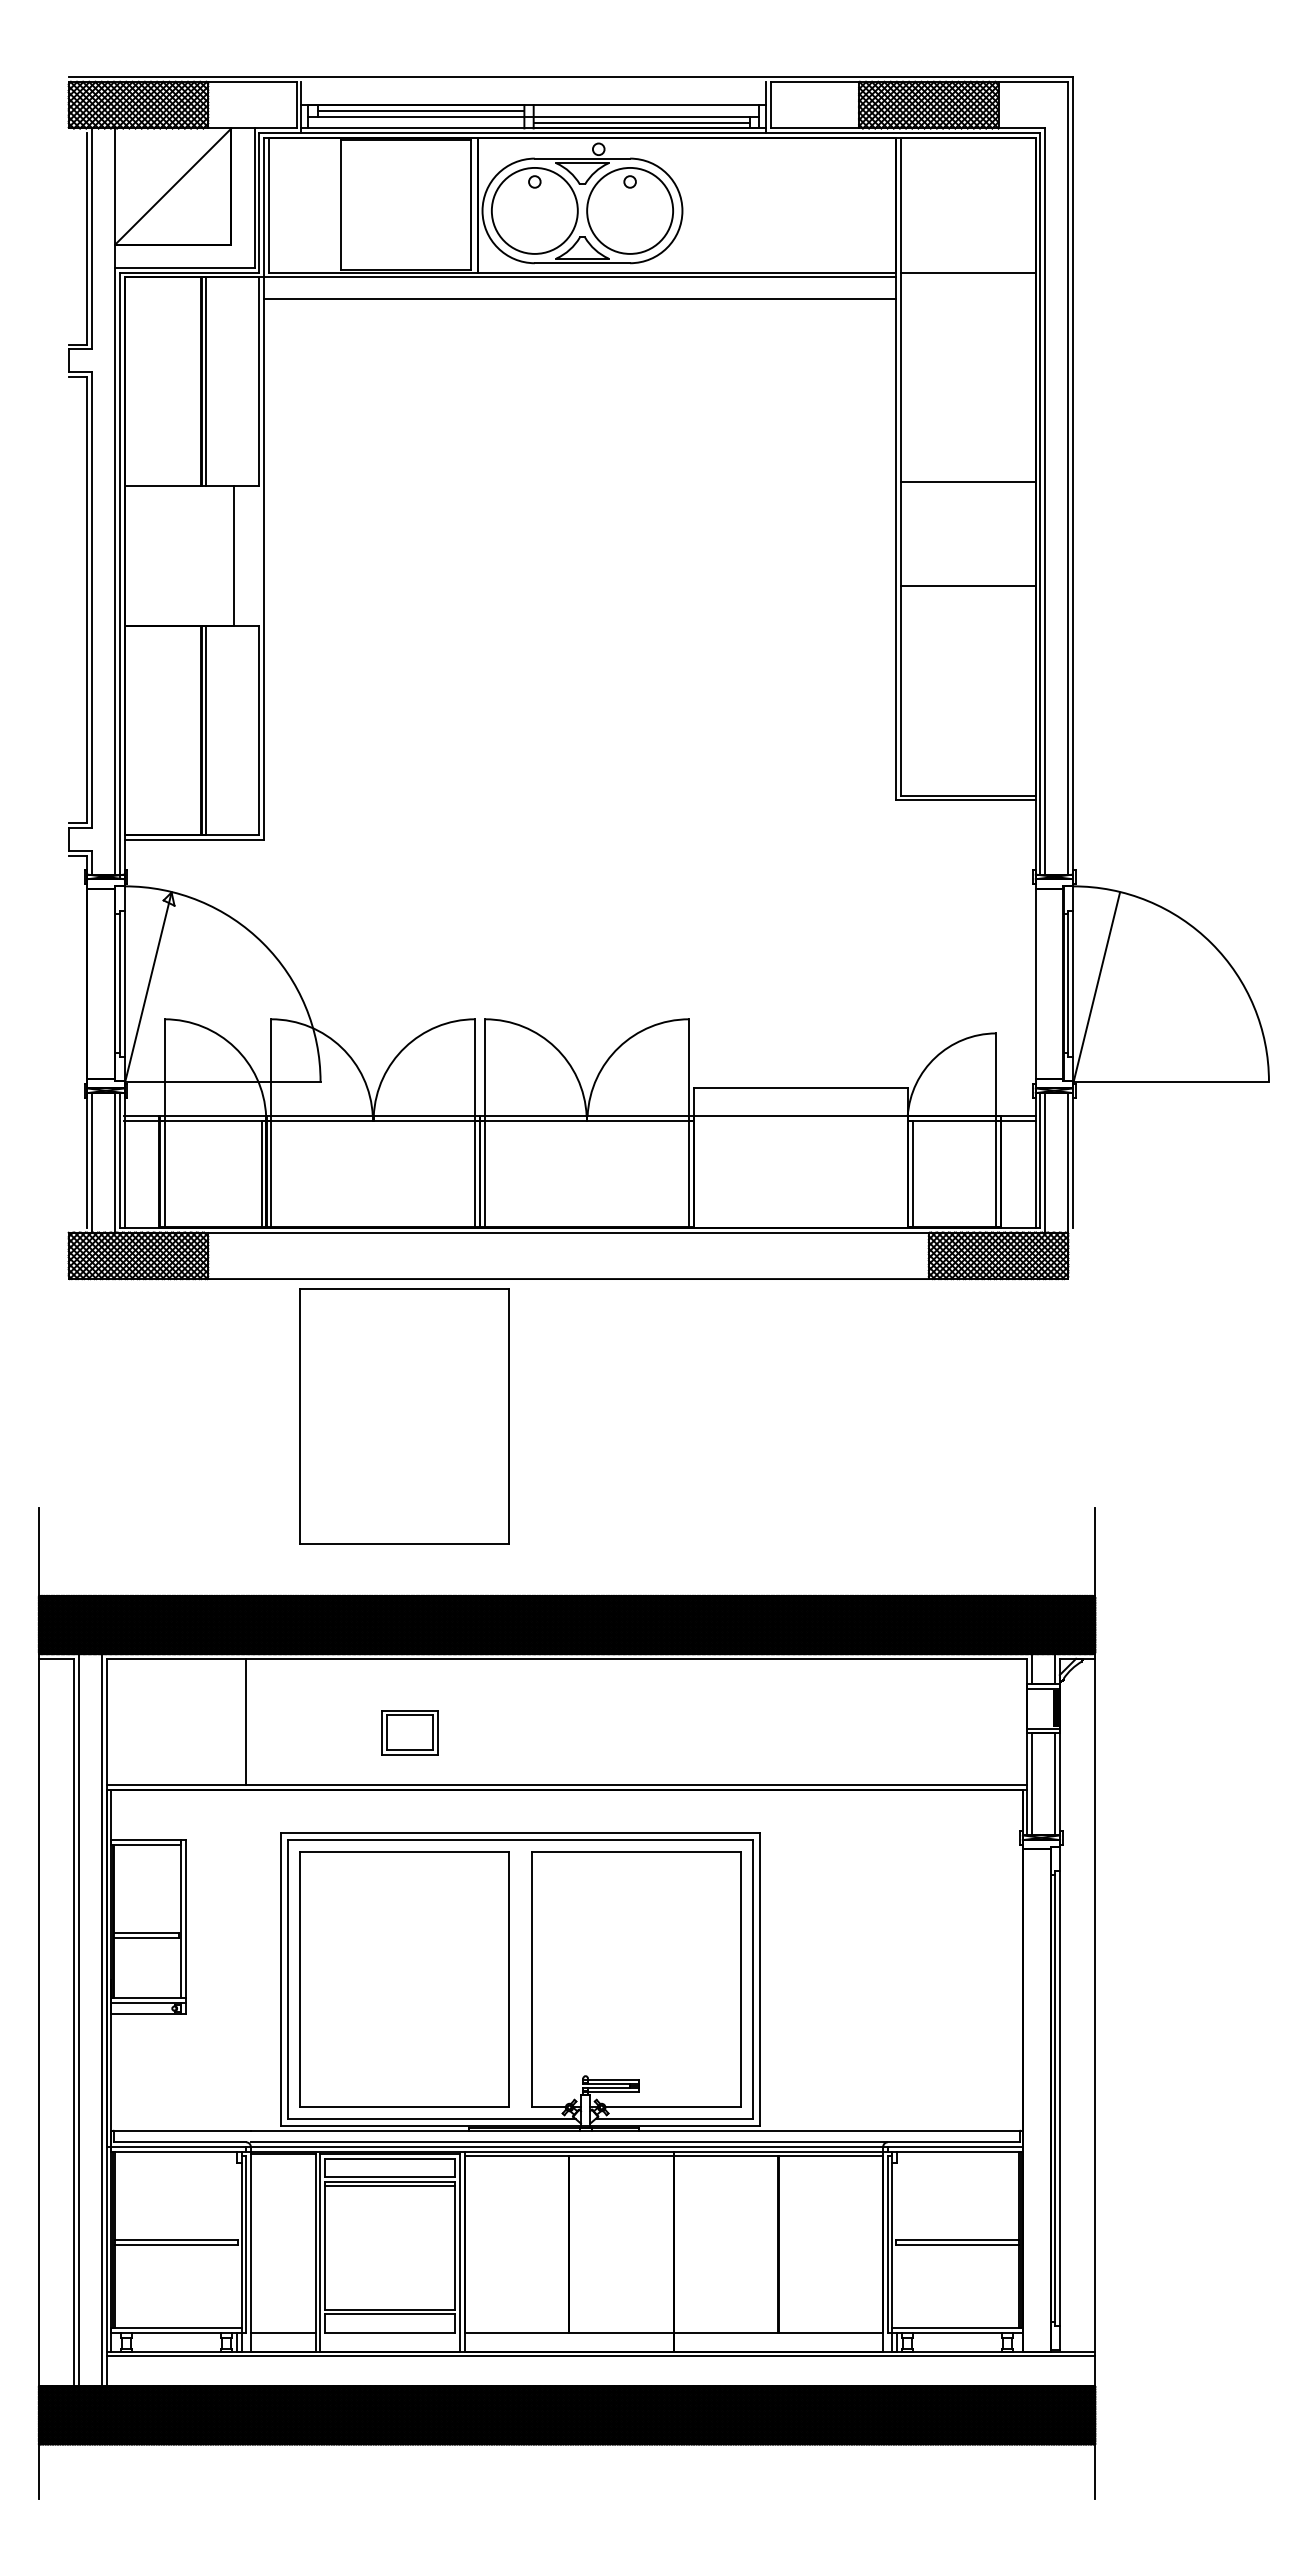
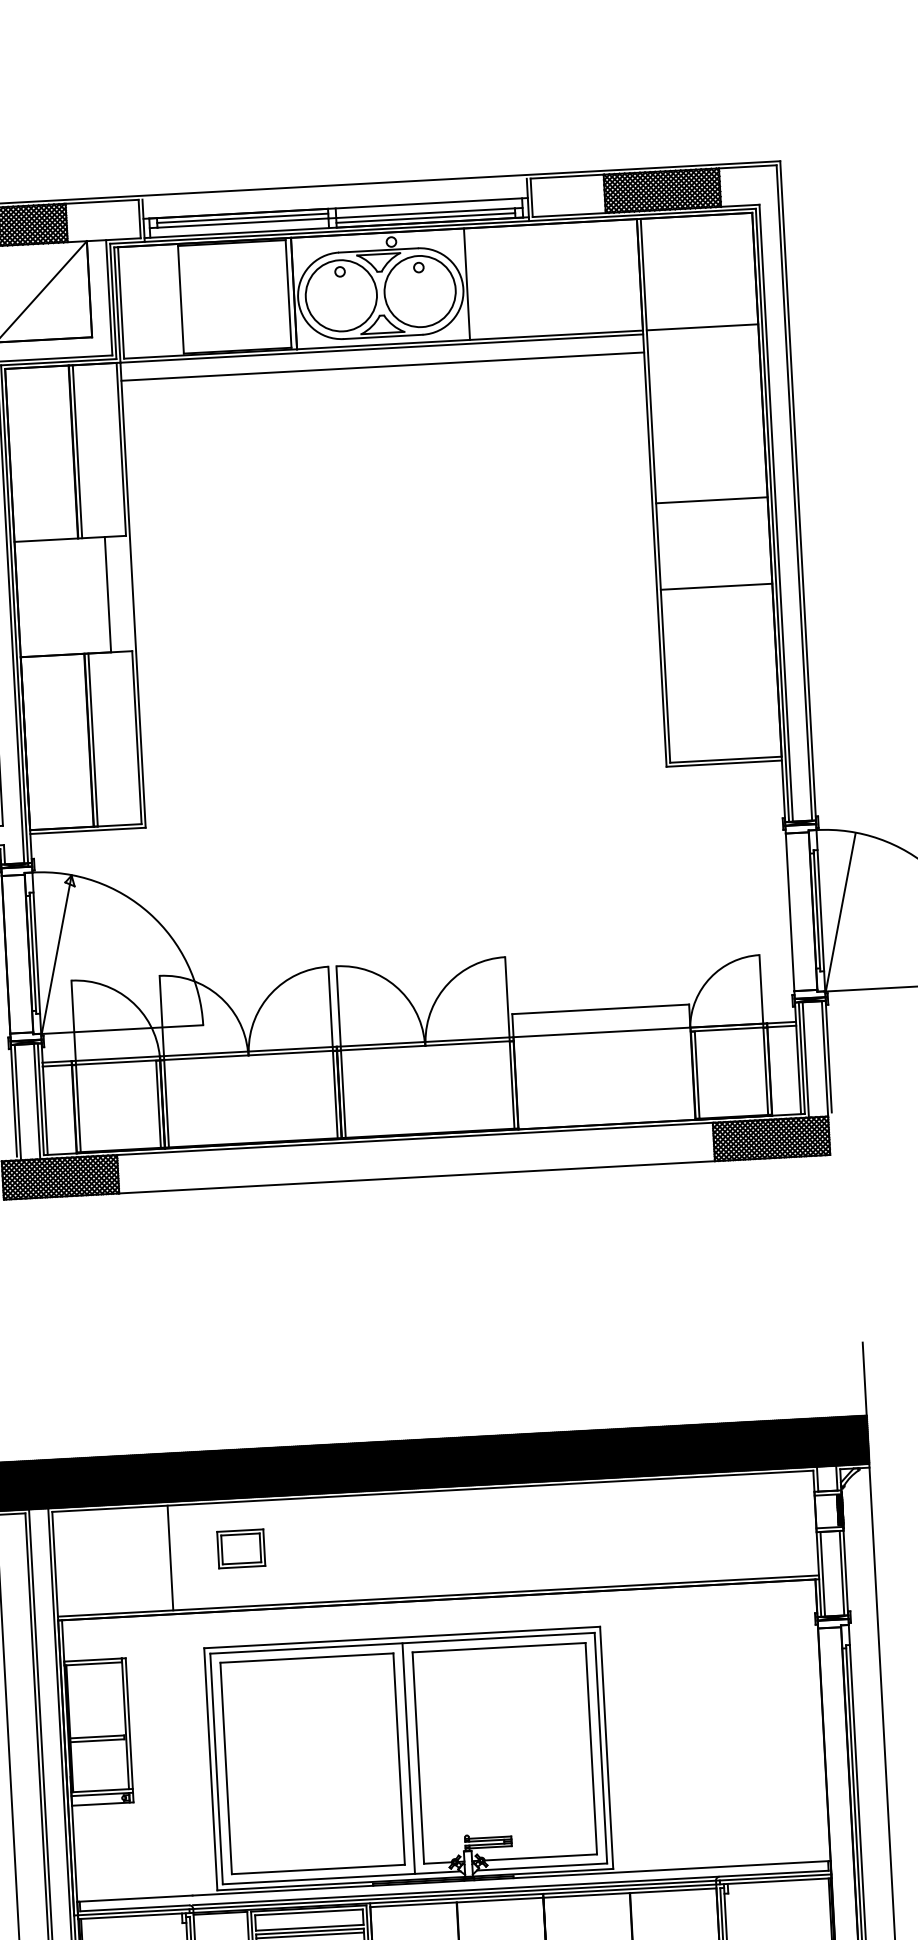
line: (687, 204) -> (467, 283), added
part: (404, 1416) -> (287, 1298), removed
part: (409, 1732) -> (240, 1548), moved
line: (520, 1979) -> (408, 1758), added

